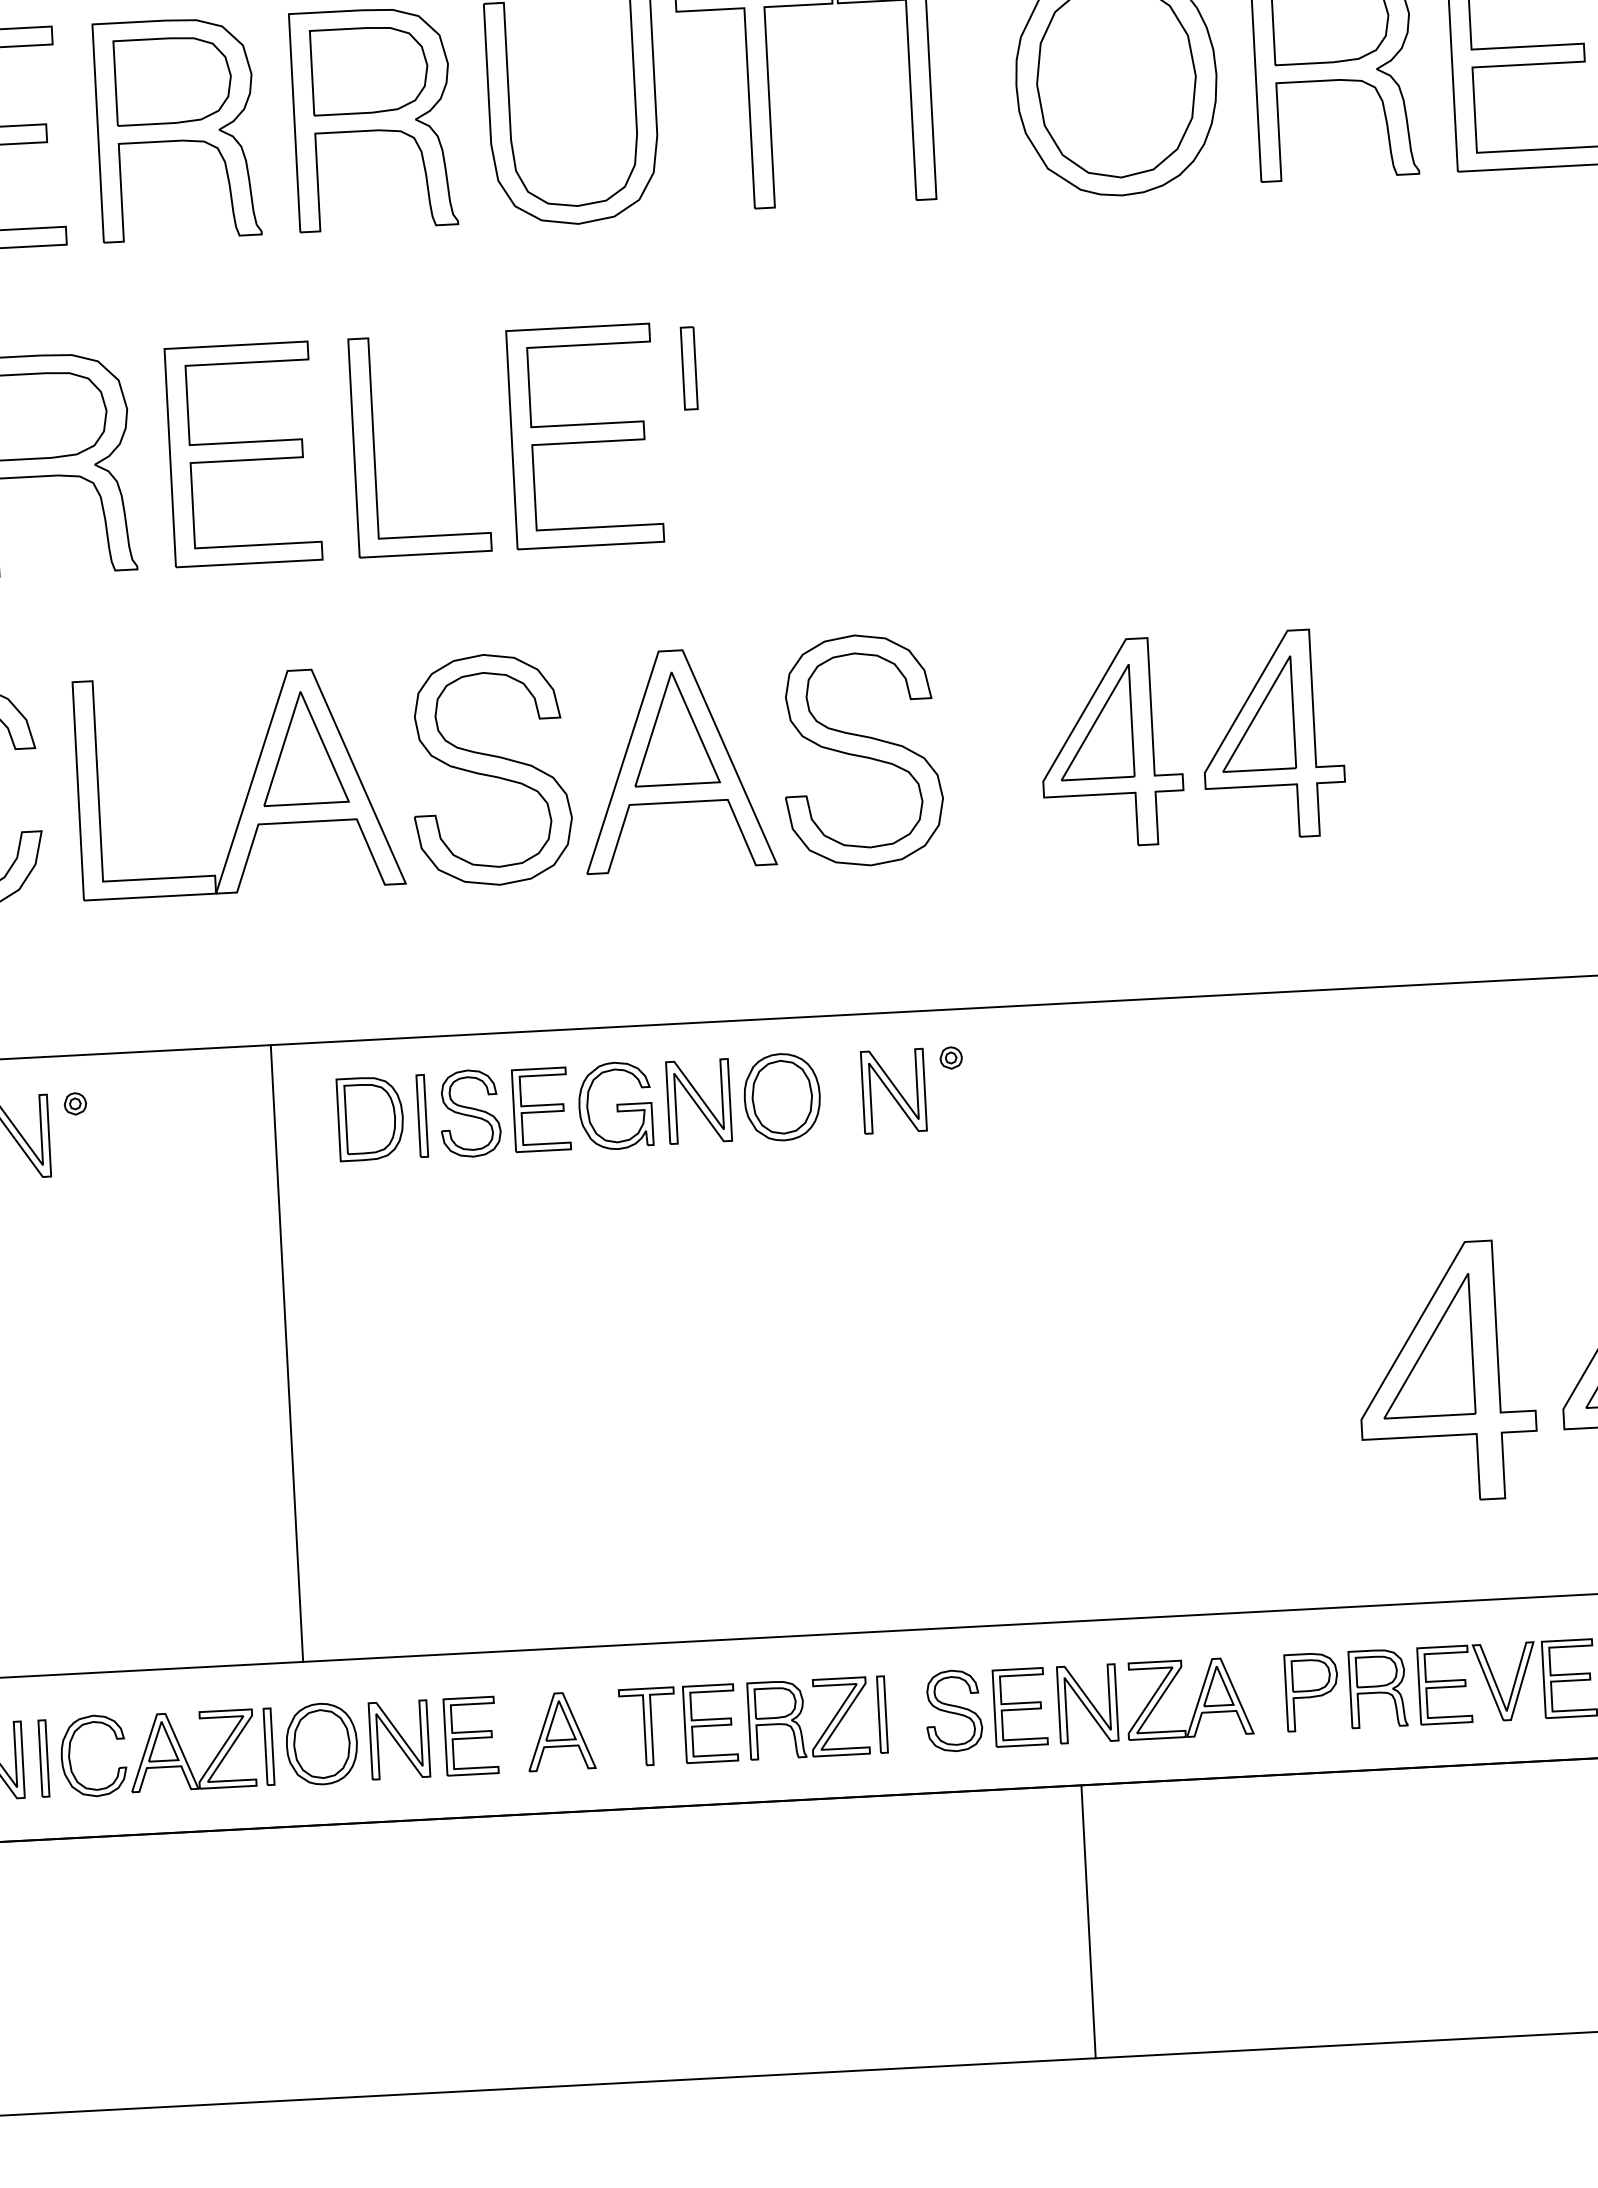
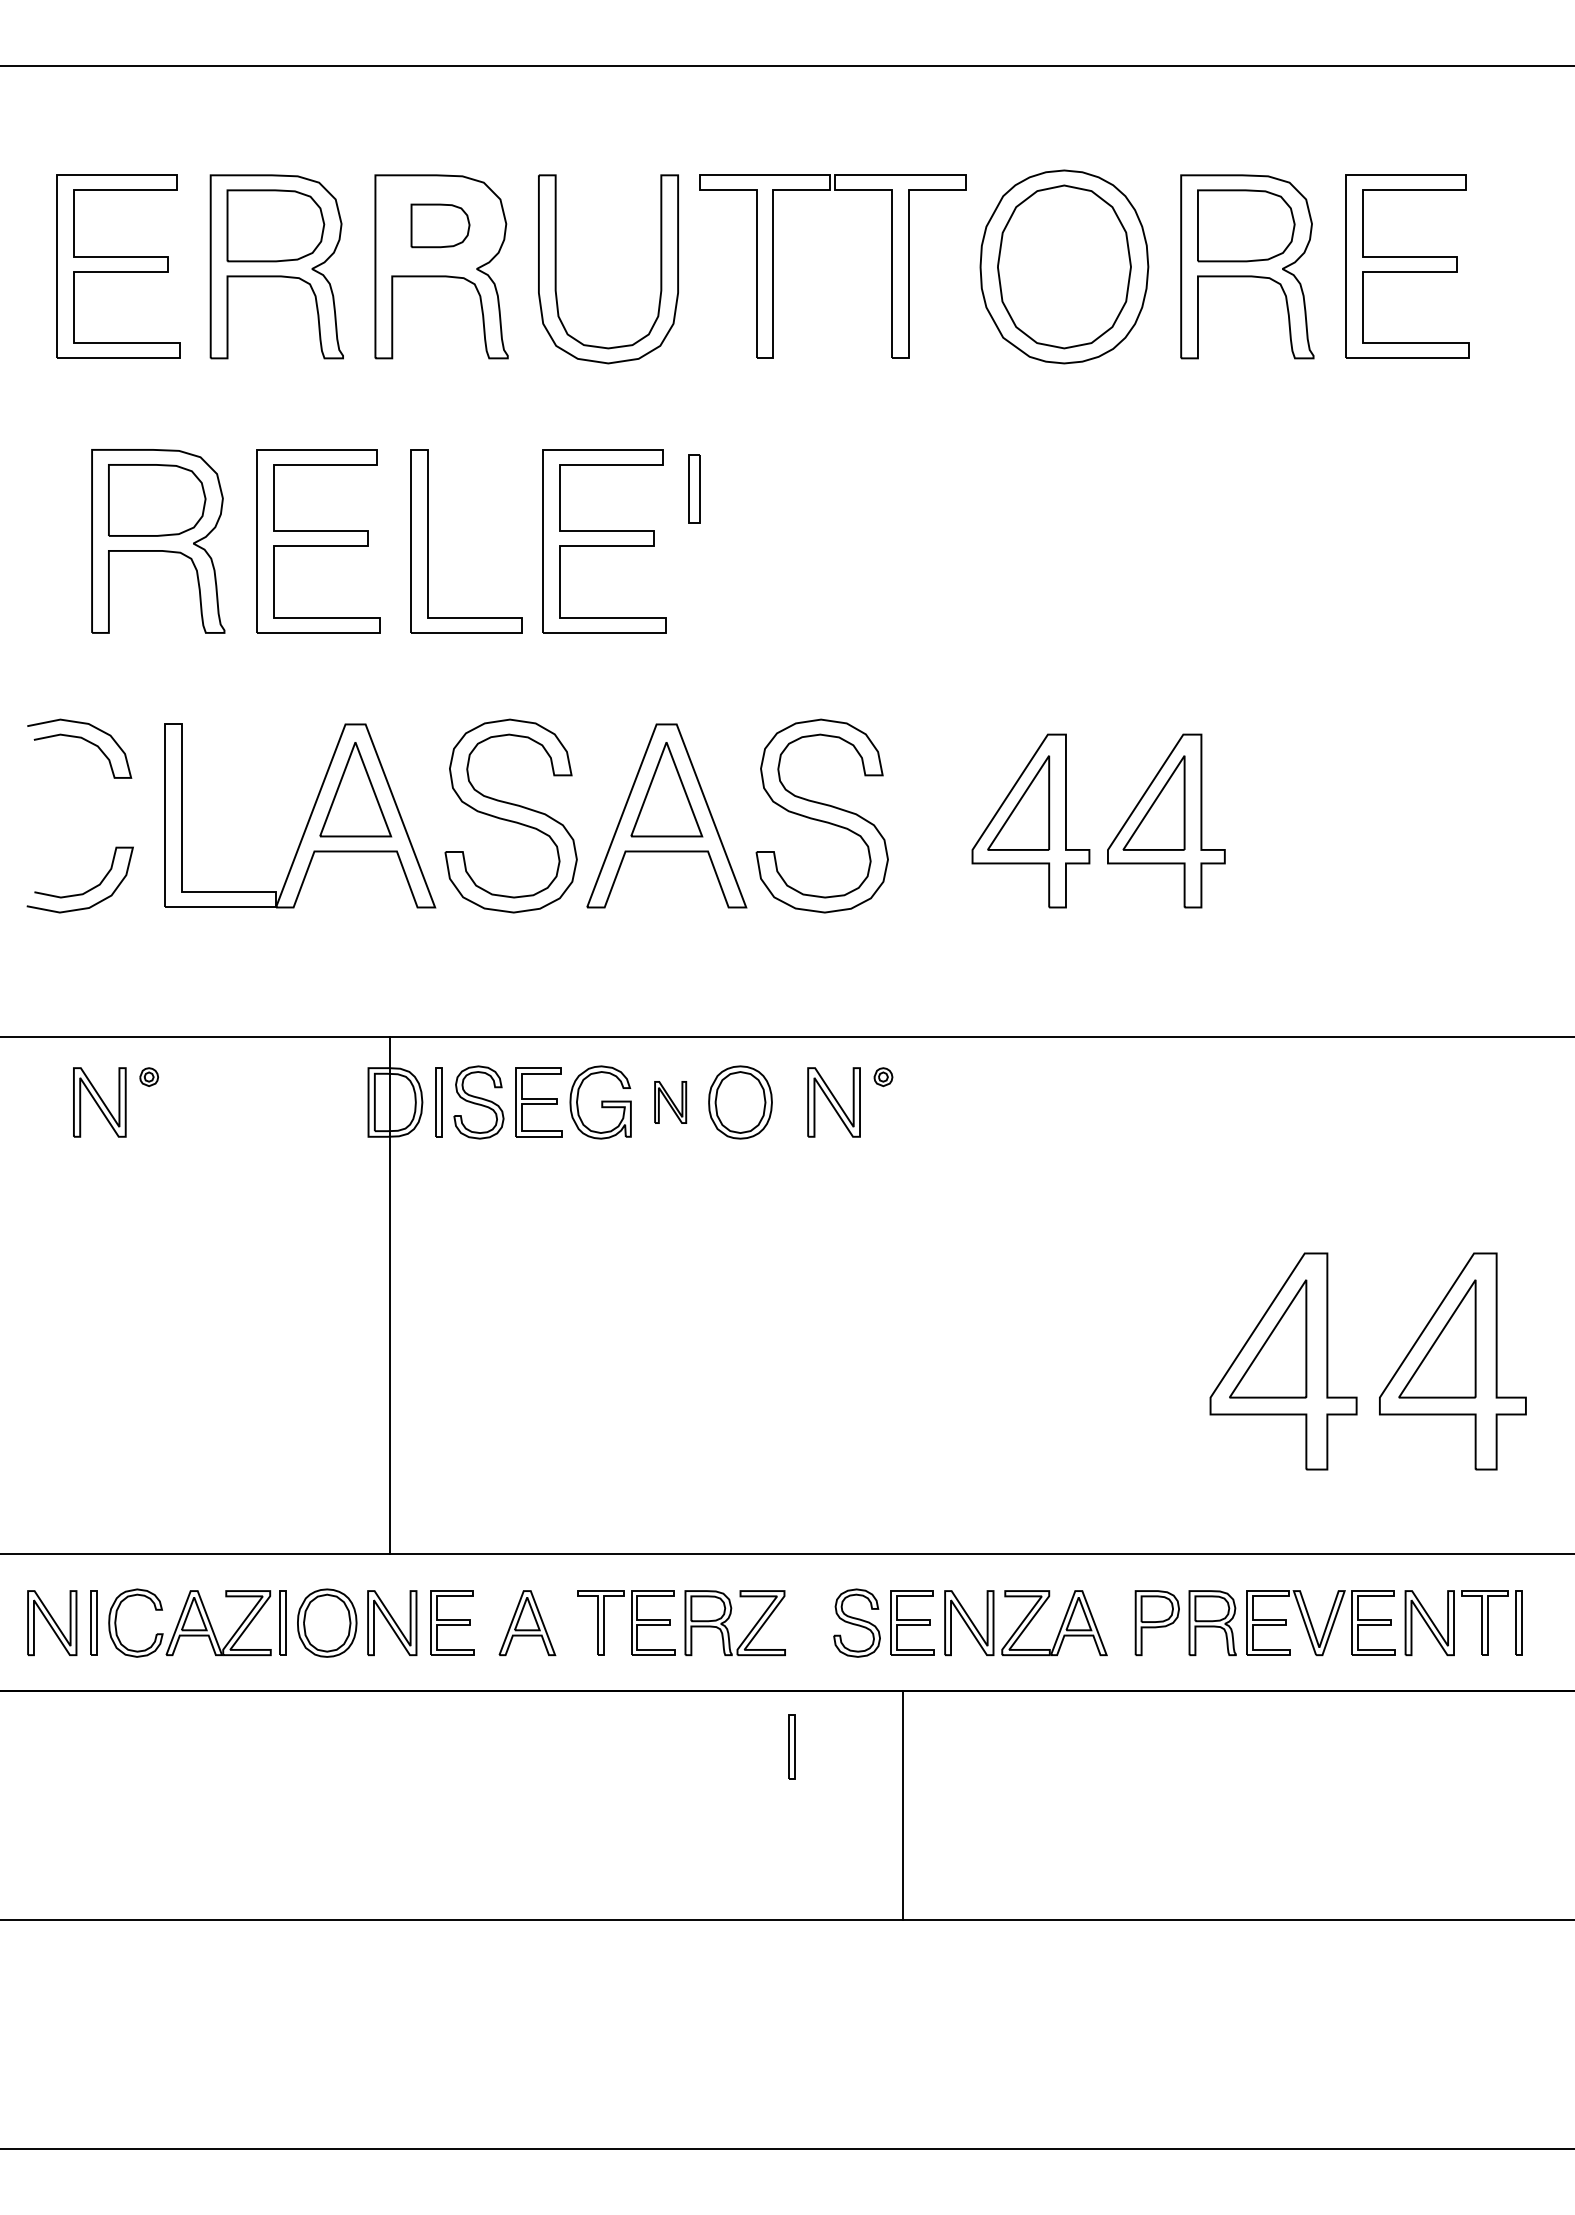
part: (369, 69) -> (440, 225), size x0.6
part: (698, 1101) -> (670, 1102), size x0.6
line: (287, 1352) -> (390, 1294), moved
part: (881, 1713) -> (791, 1746), moved
line: (1088, 1920) -> (903, 1804), moved

